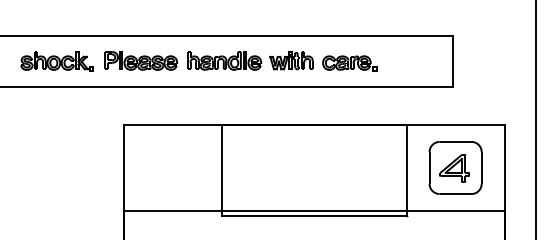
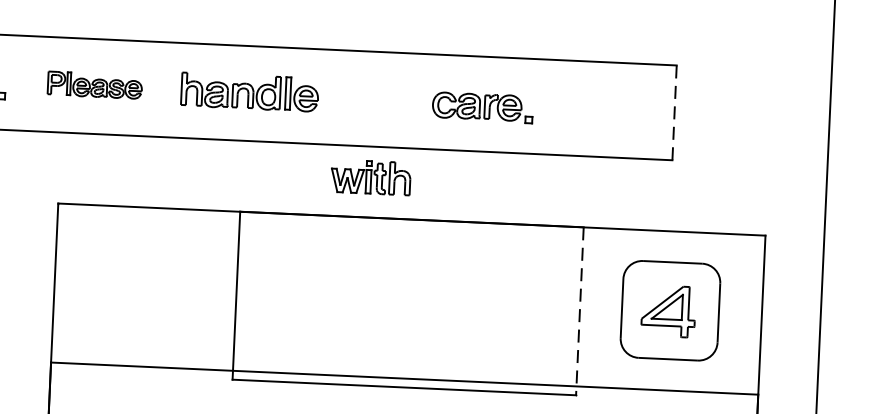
part: (141, 60) -> (95, 84), size x0.7
part: (291, 60) -> (370, 177), moved
line: (452, 62) -> (673, 114), solid -> dashed
line: (407, 170) -> (580, 311), solid -> dashed

